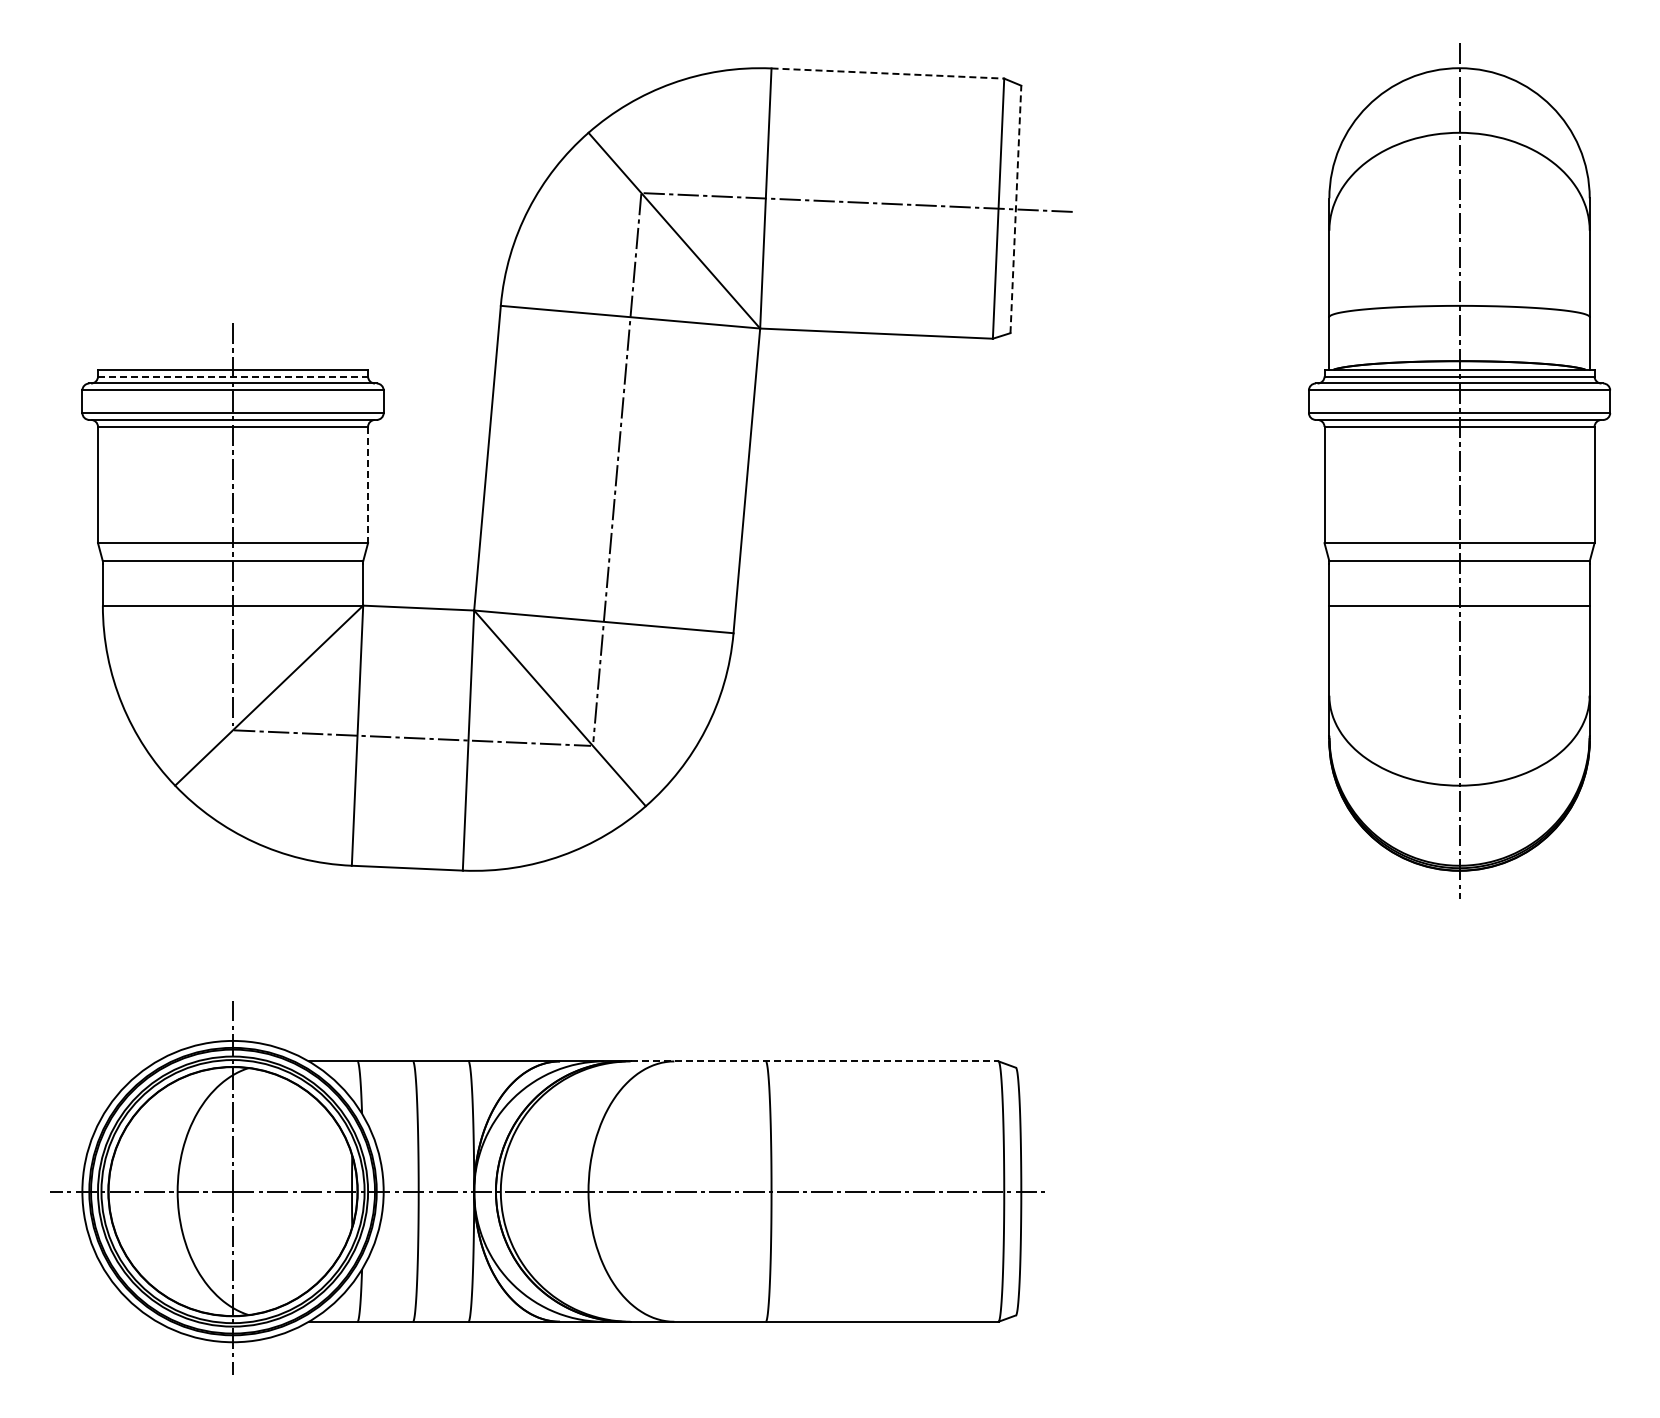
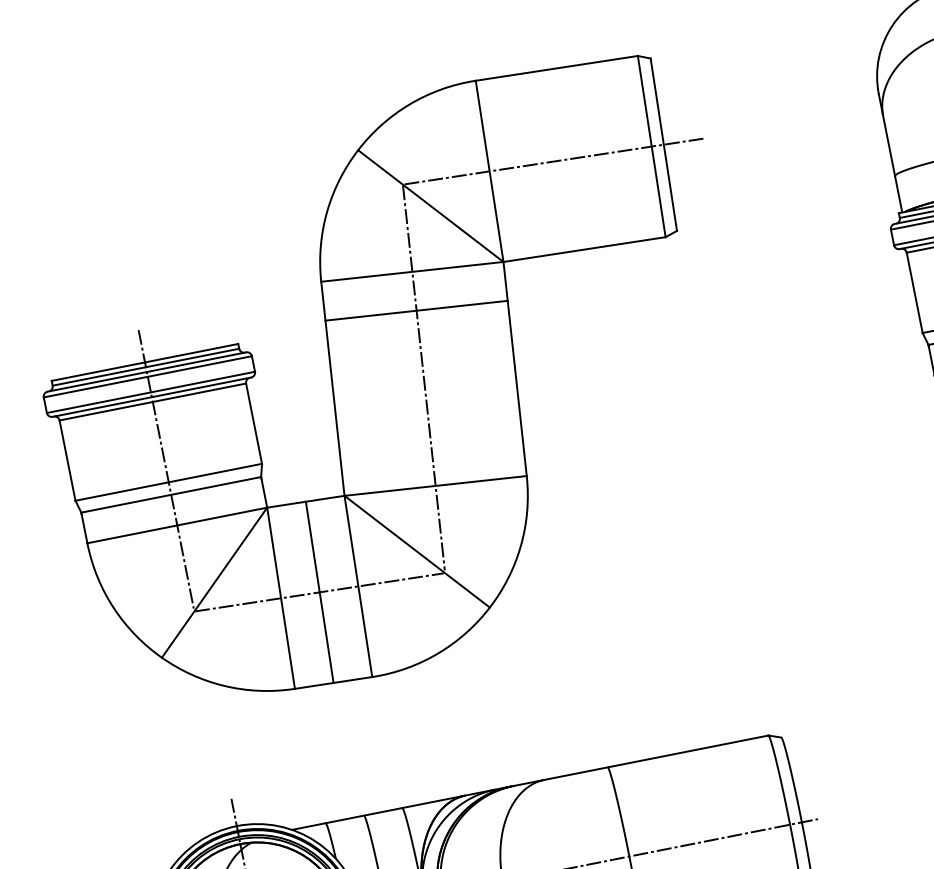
line: (888, 73) -> (557, 68), dashed -> solid
line: (1015, 209) -> (663, 144), dashed -> solid
line: (625, 372) -> (416, 310), added
line: (233, 376) -> (146, 367), dashed -> solid
line: (368, 485) -> (254, 423), dashed -> solid
line: (412, 738) -> (319, 592), added
line: (815, 1061) -> (641, 760), dashed -> solid

